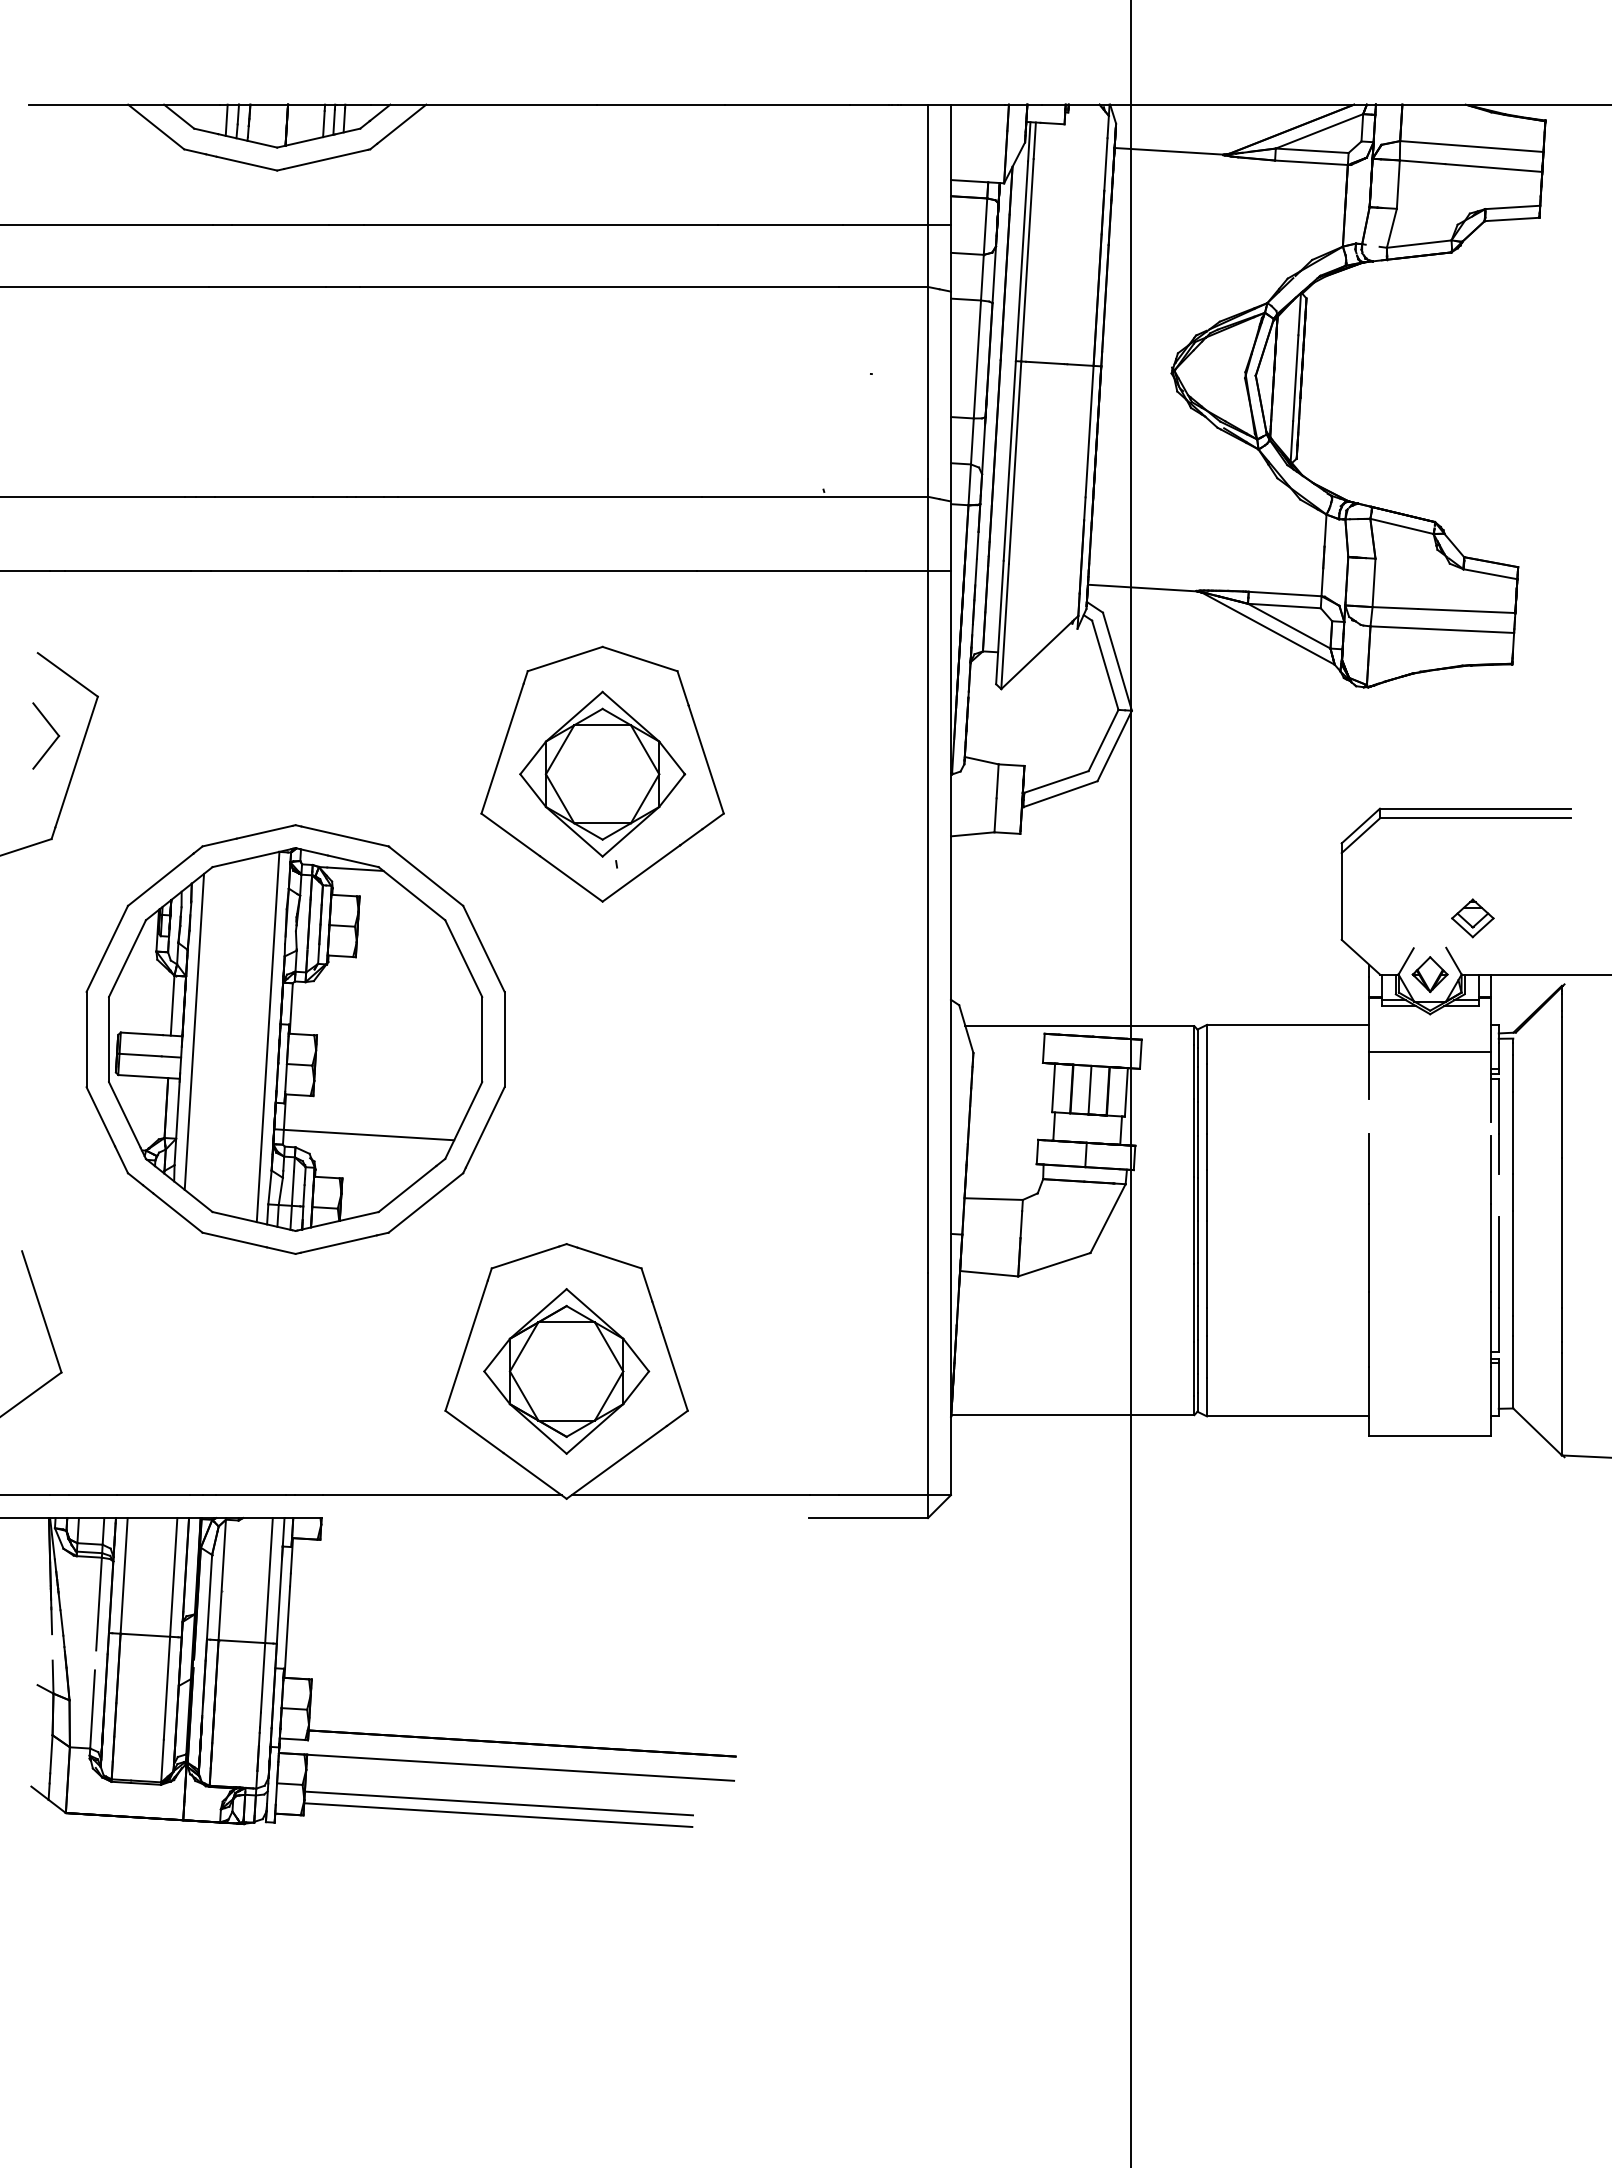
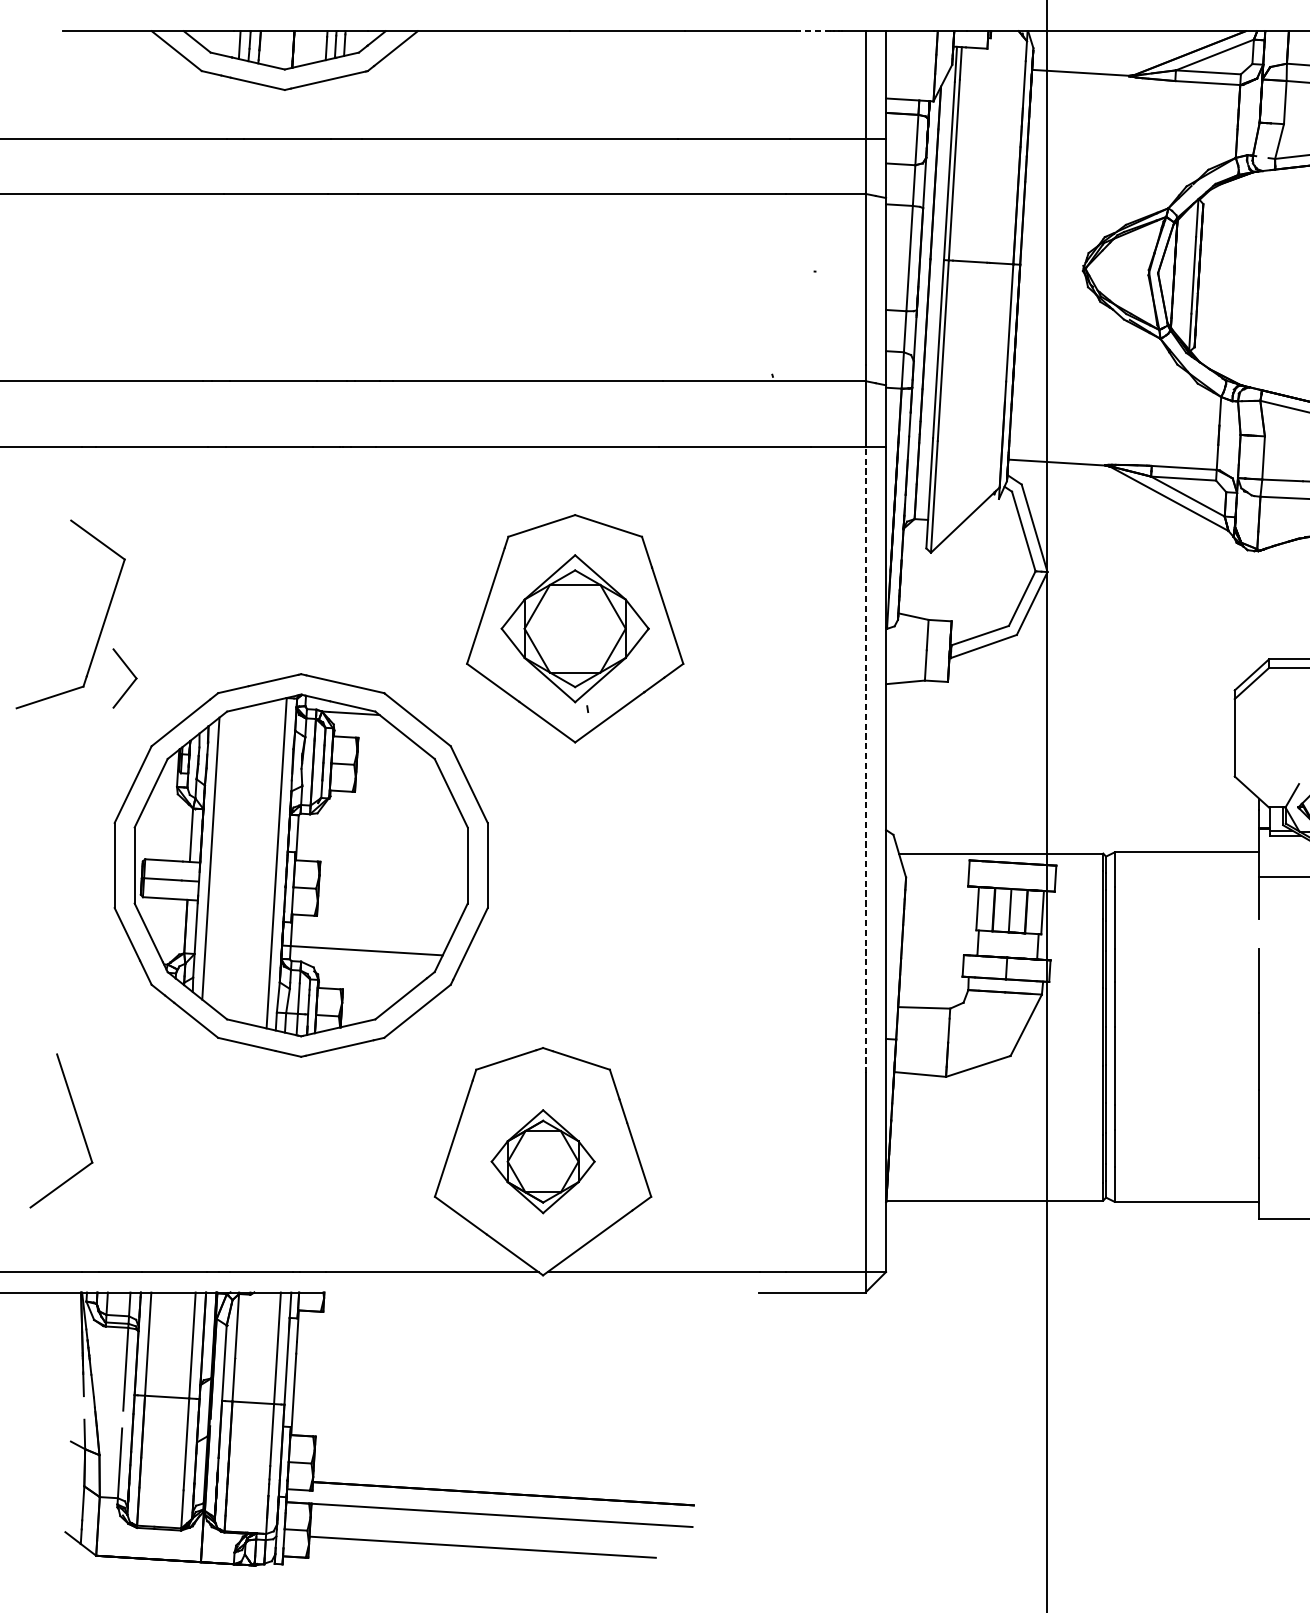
line: (869, 104) -> (813, 31), solid -> dashed
part: (52, 729) -> (130, 672), moved
line: (928, 921) -> (866, 760), solid -> dashed
part: (566, 1371) -> (542, 1161), size x0.7
line: (498, 1814) -> (482, 1557), removed

